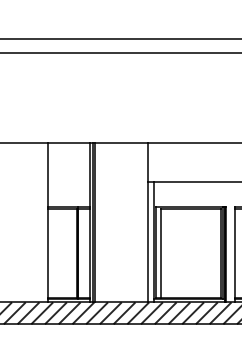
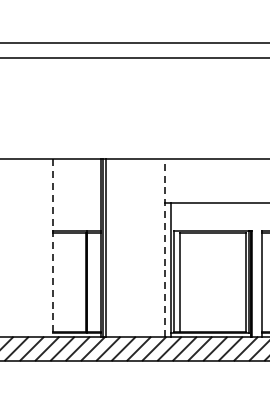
line: (47, 223) -> (53, 248), solid -> dashed
line: (147, 223) -> (164, 248), solid -> dashed

